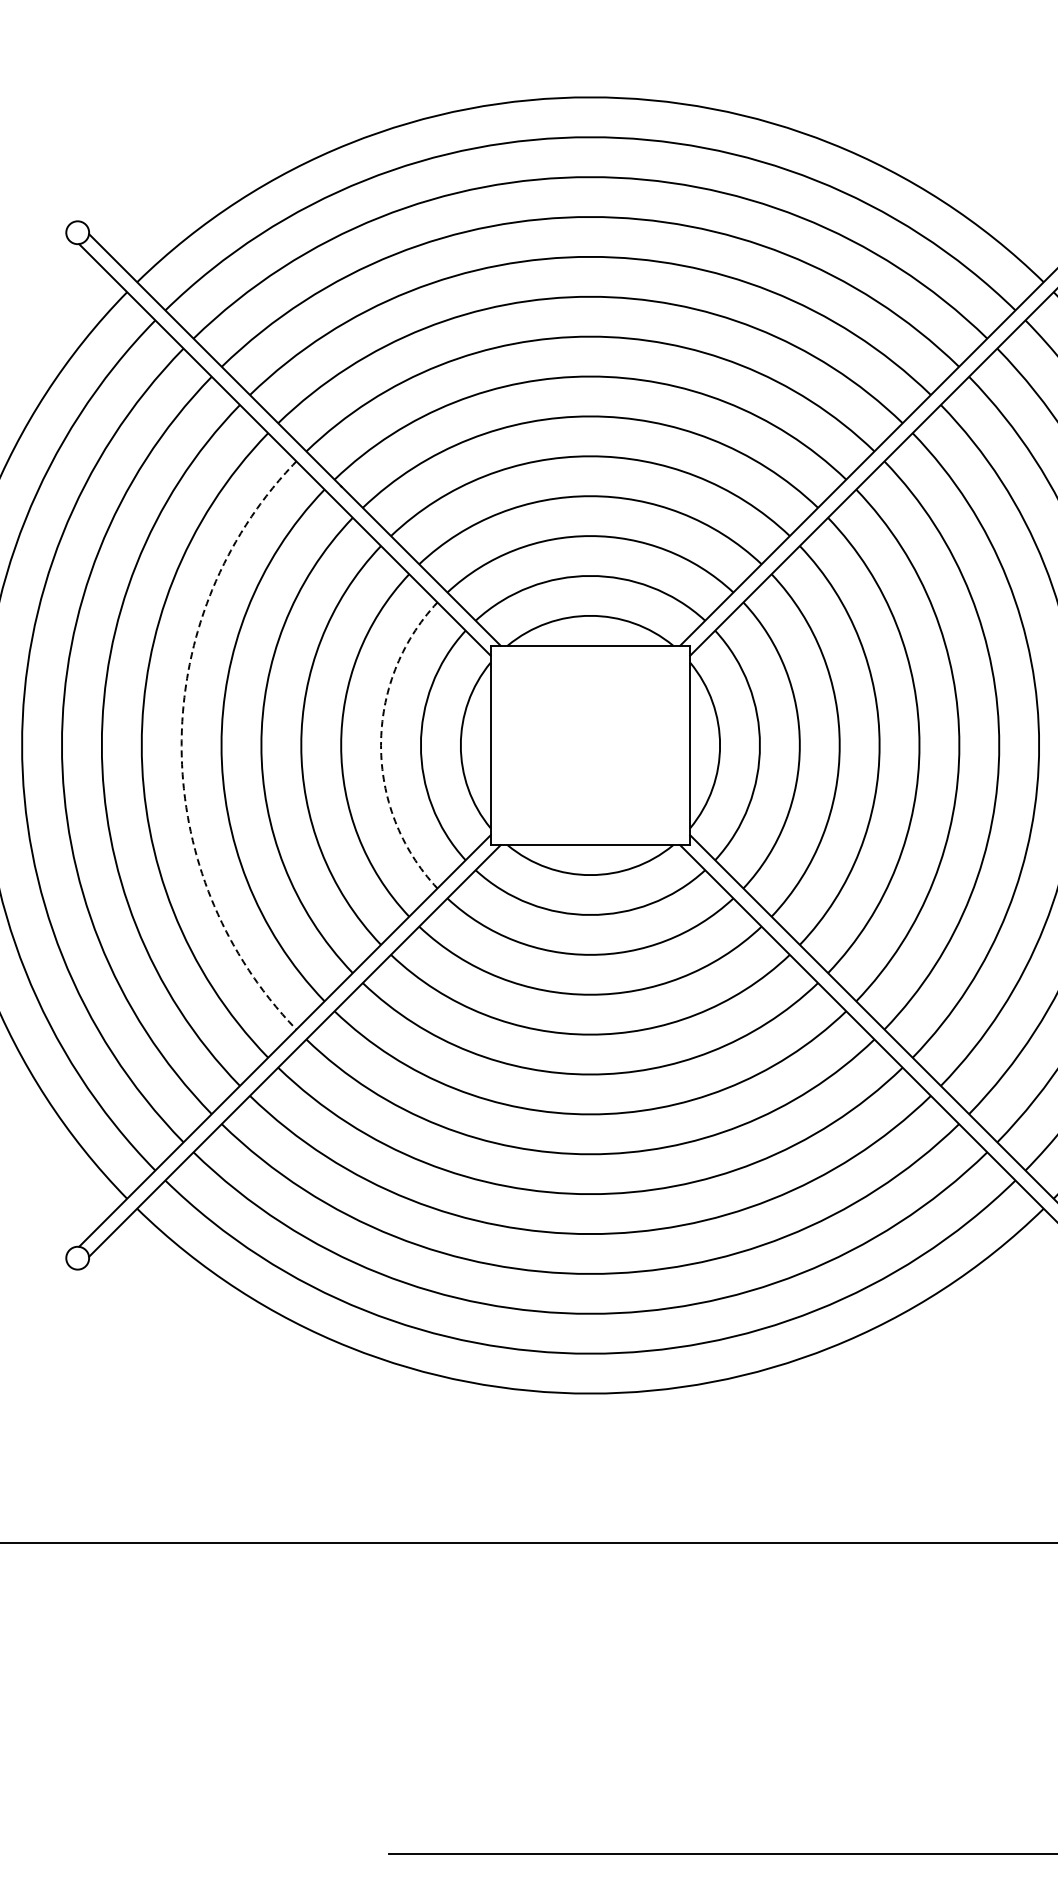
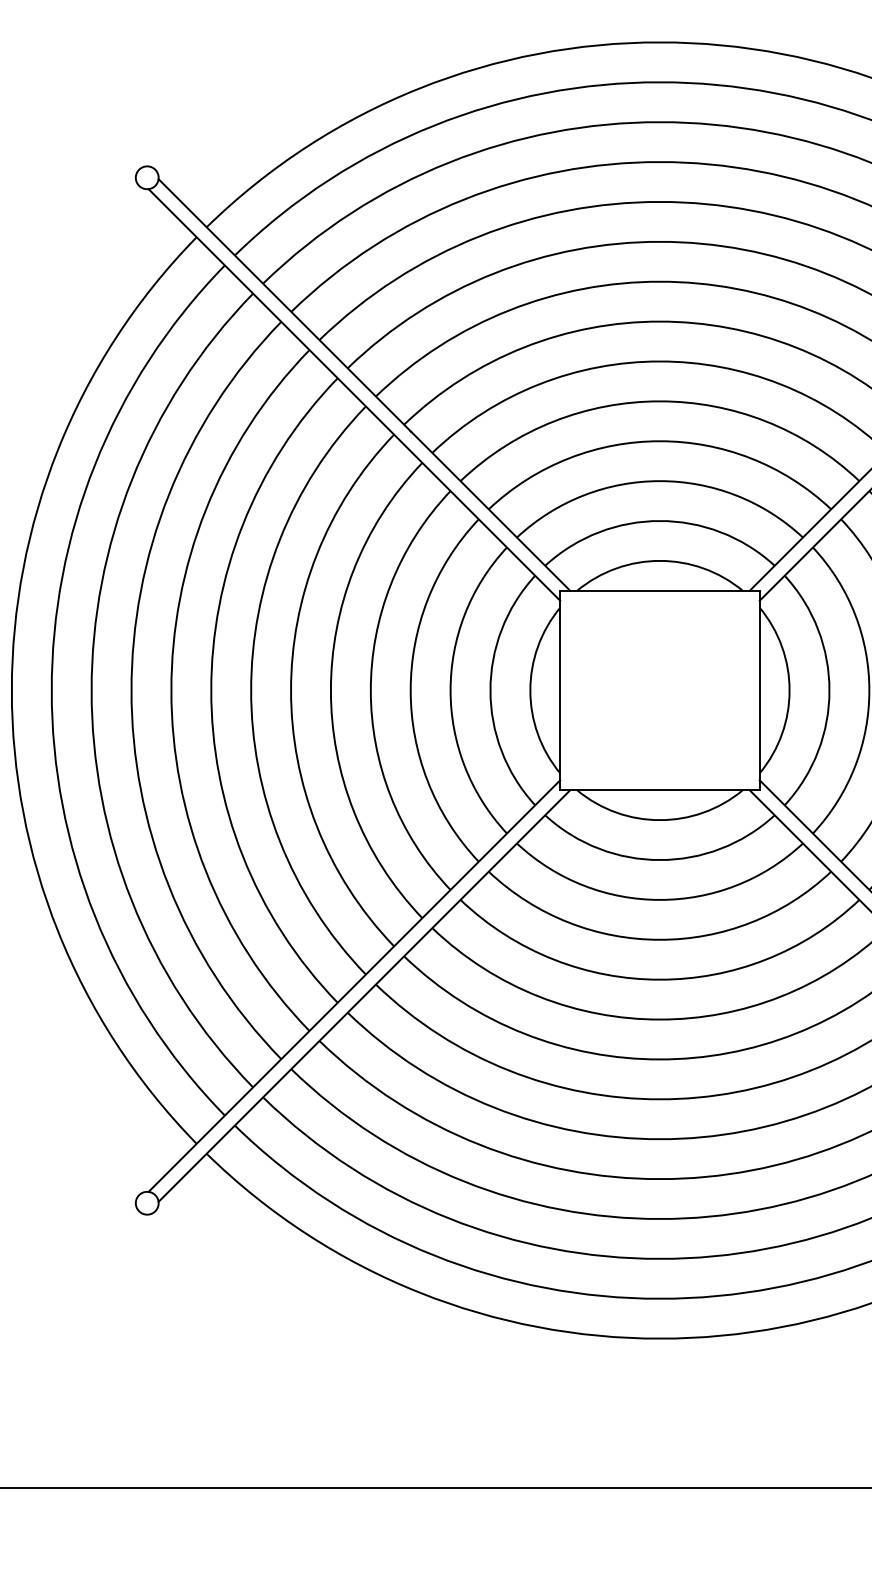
arc: (181, 745) -> (251, 690), dashed -> solid
arc: (381, 745) -> (451, 690), dashed -> solid

